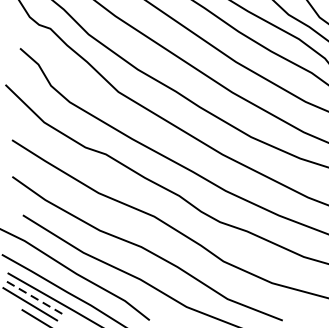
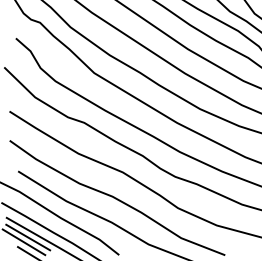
line: (35, 298) -> (28, 237), dashed -> solid

